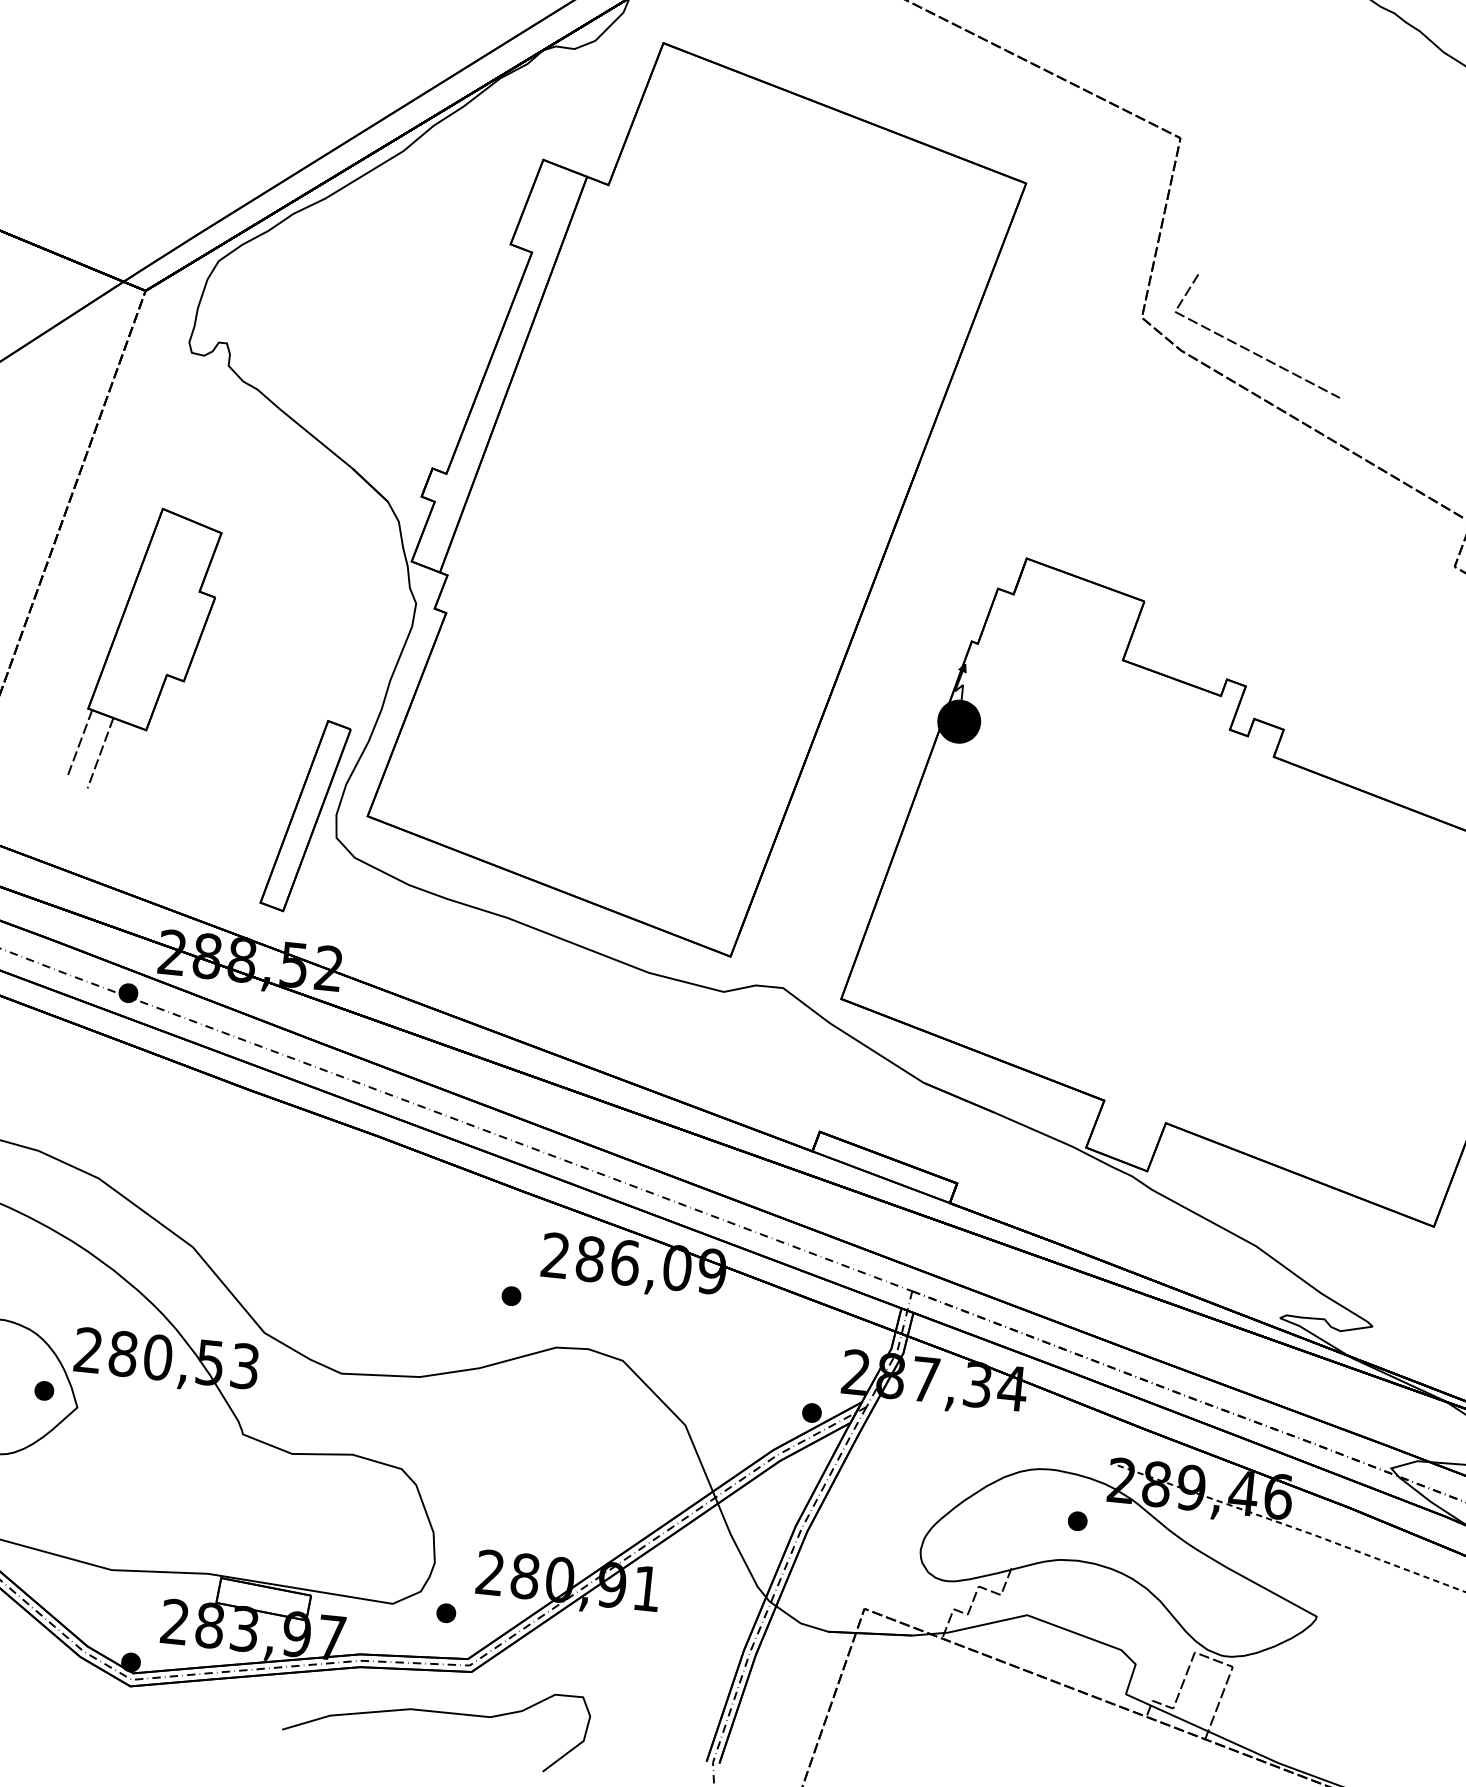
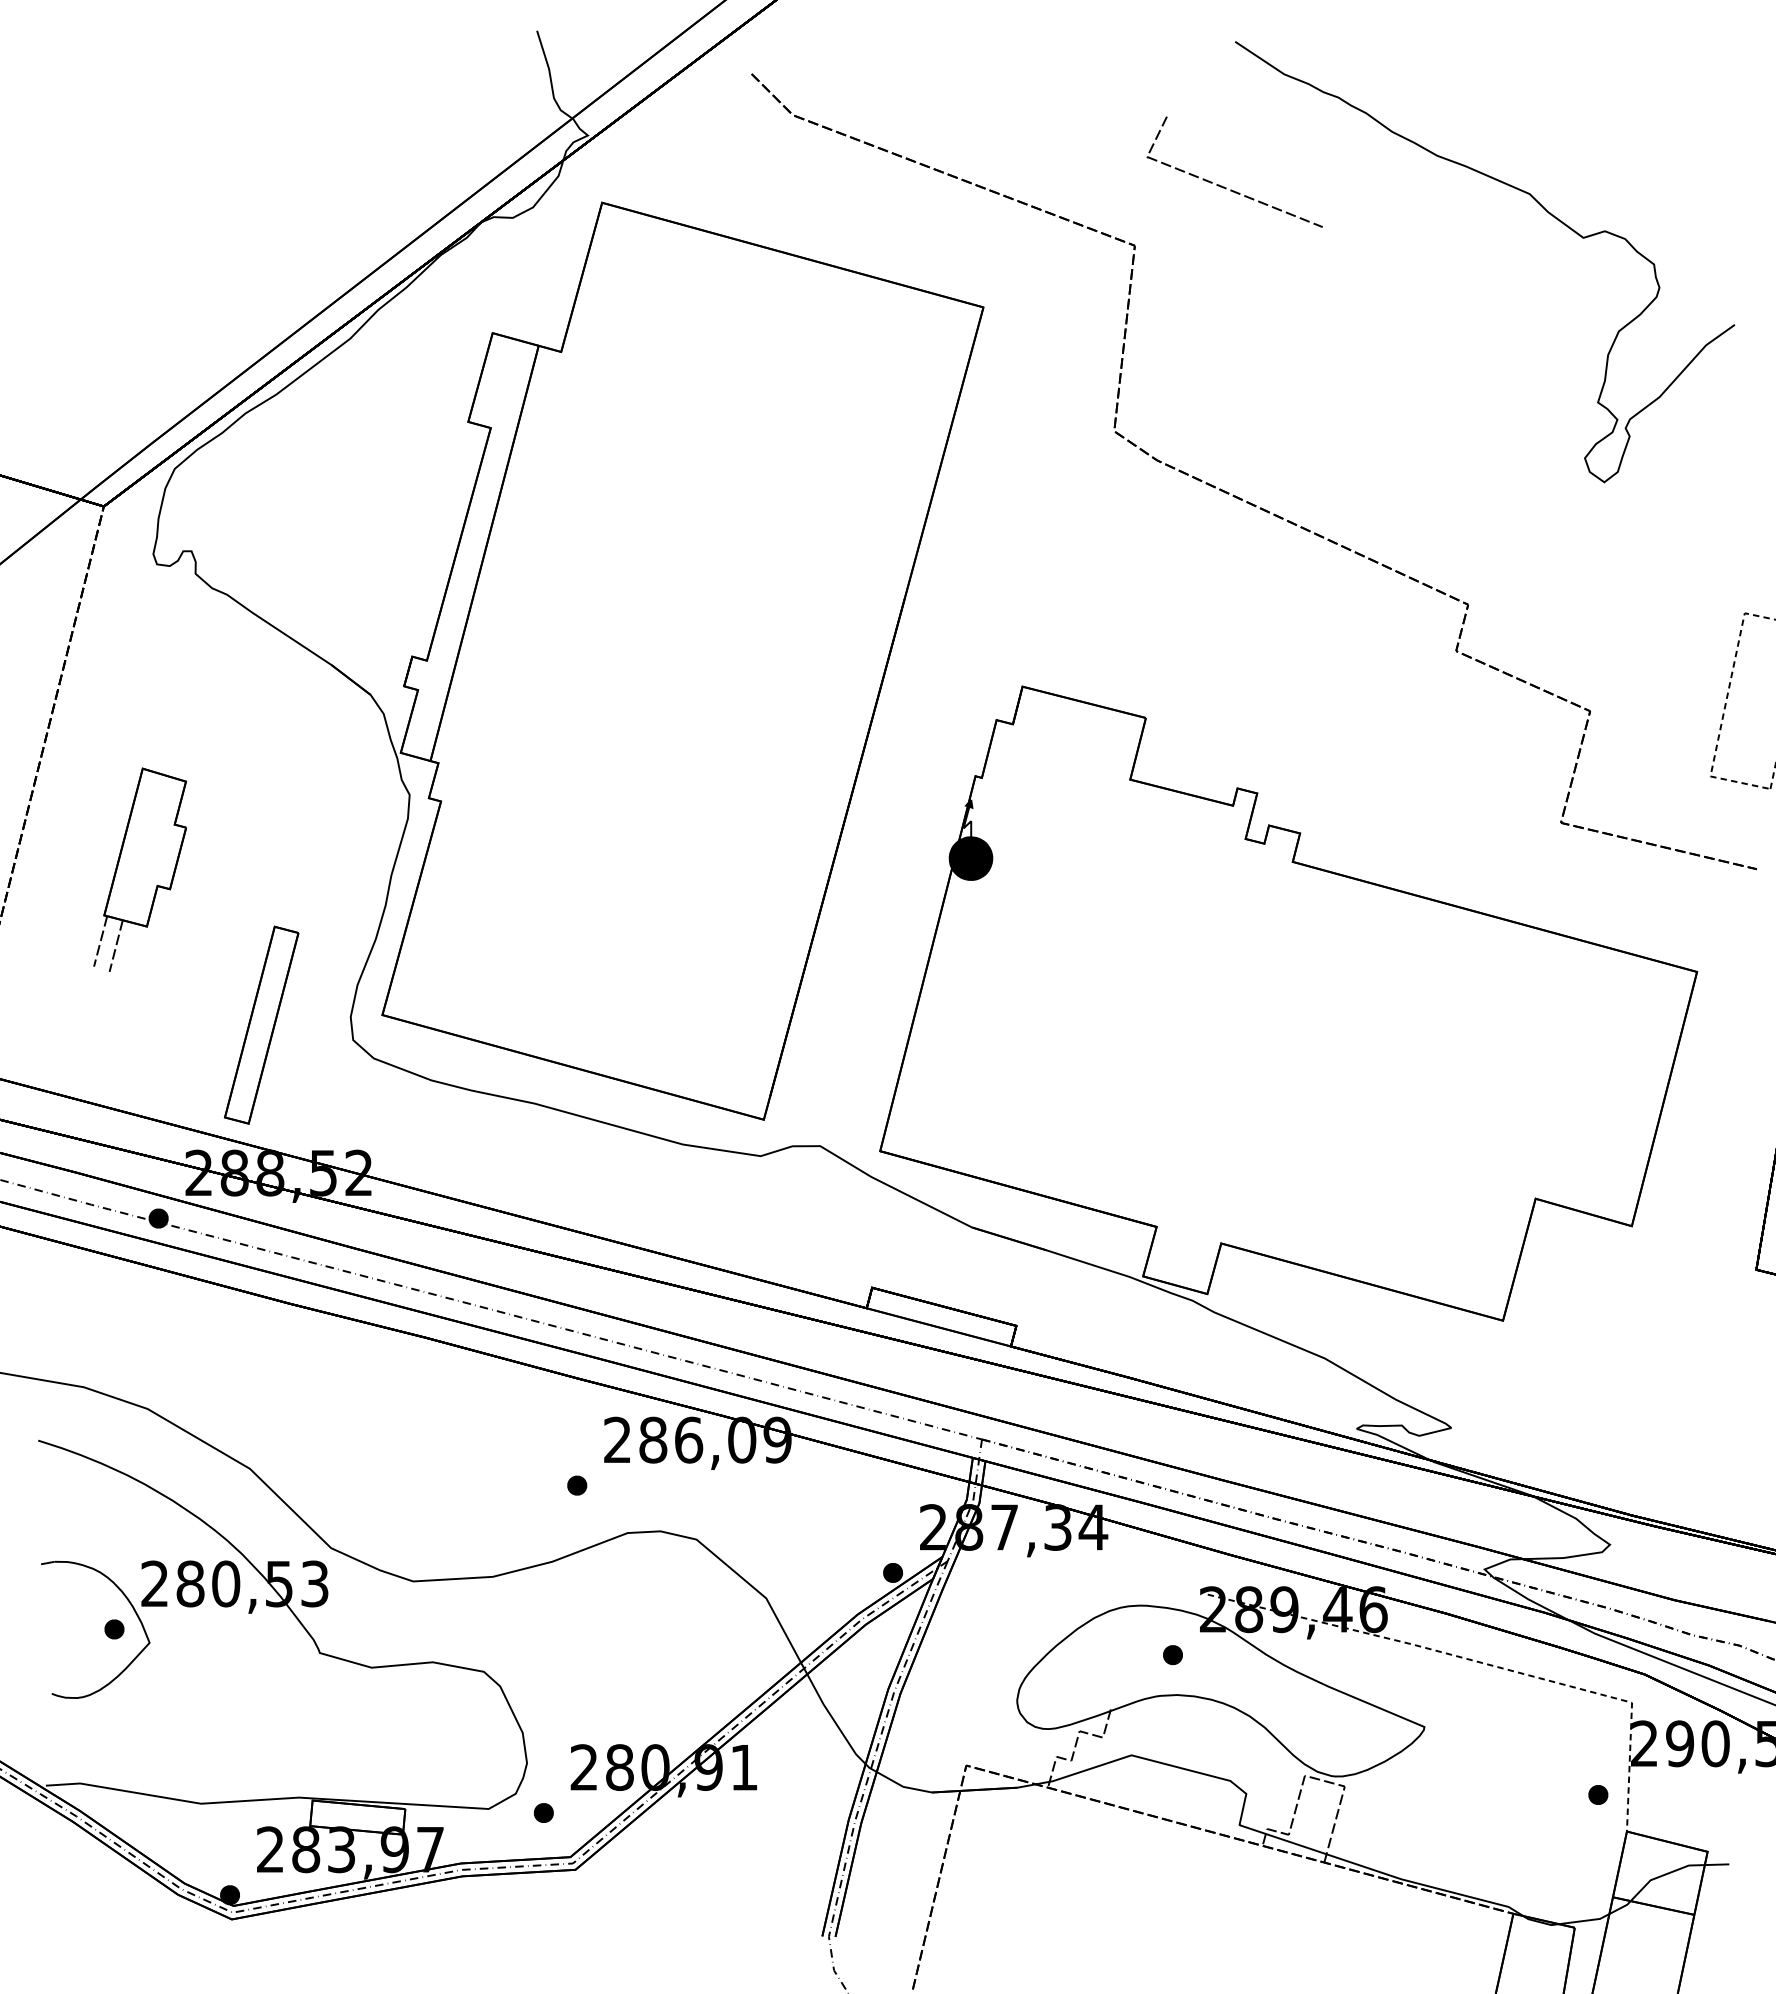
line: (1249, 349) -> (1226, 187), moved
part: (145, 649) -> (140, 869), size x0.7
part: (305, 815) -> (261, 1024), moved
curve: (436, 1712) -> (544, 1914), removed

